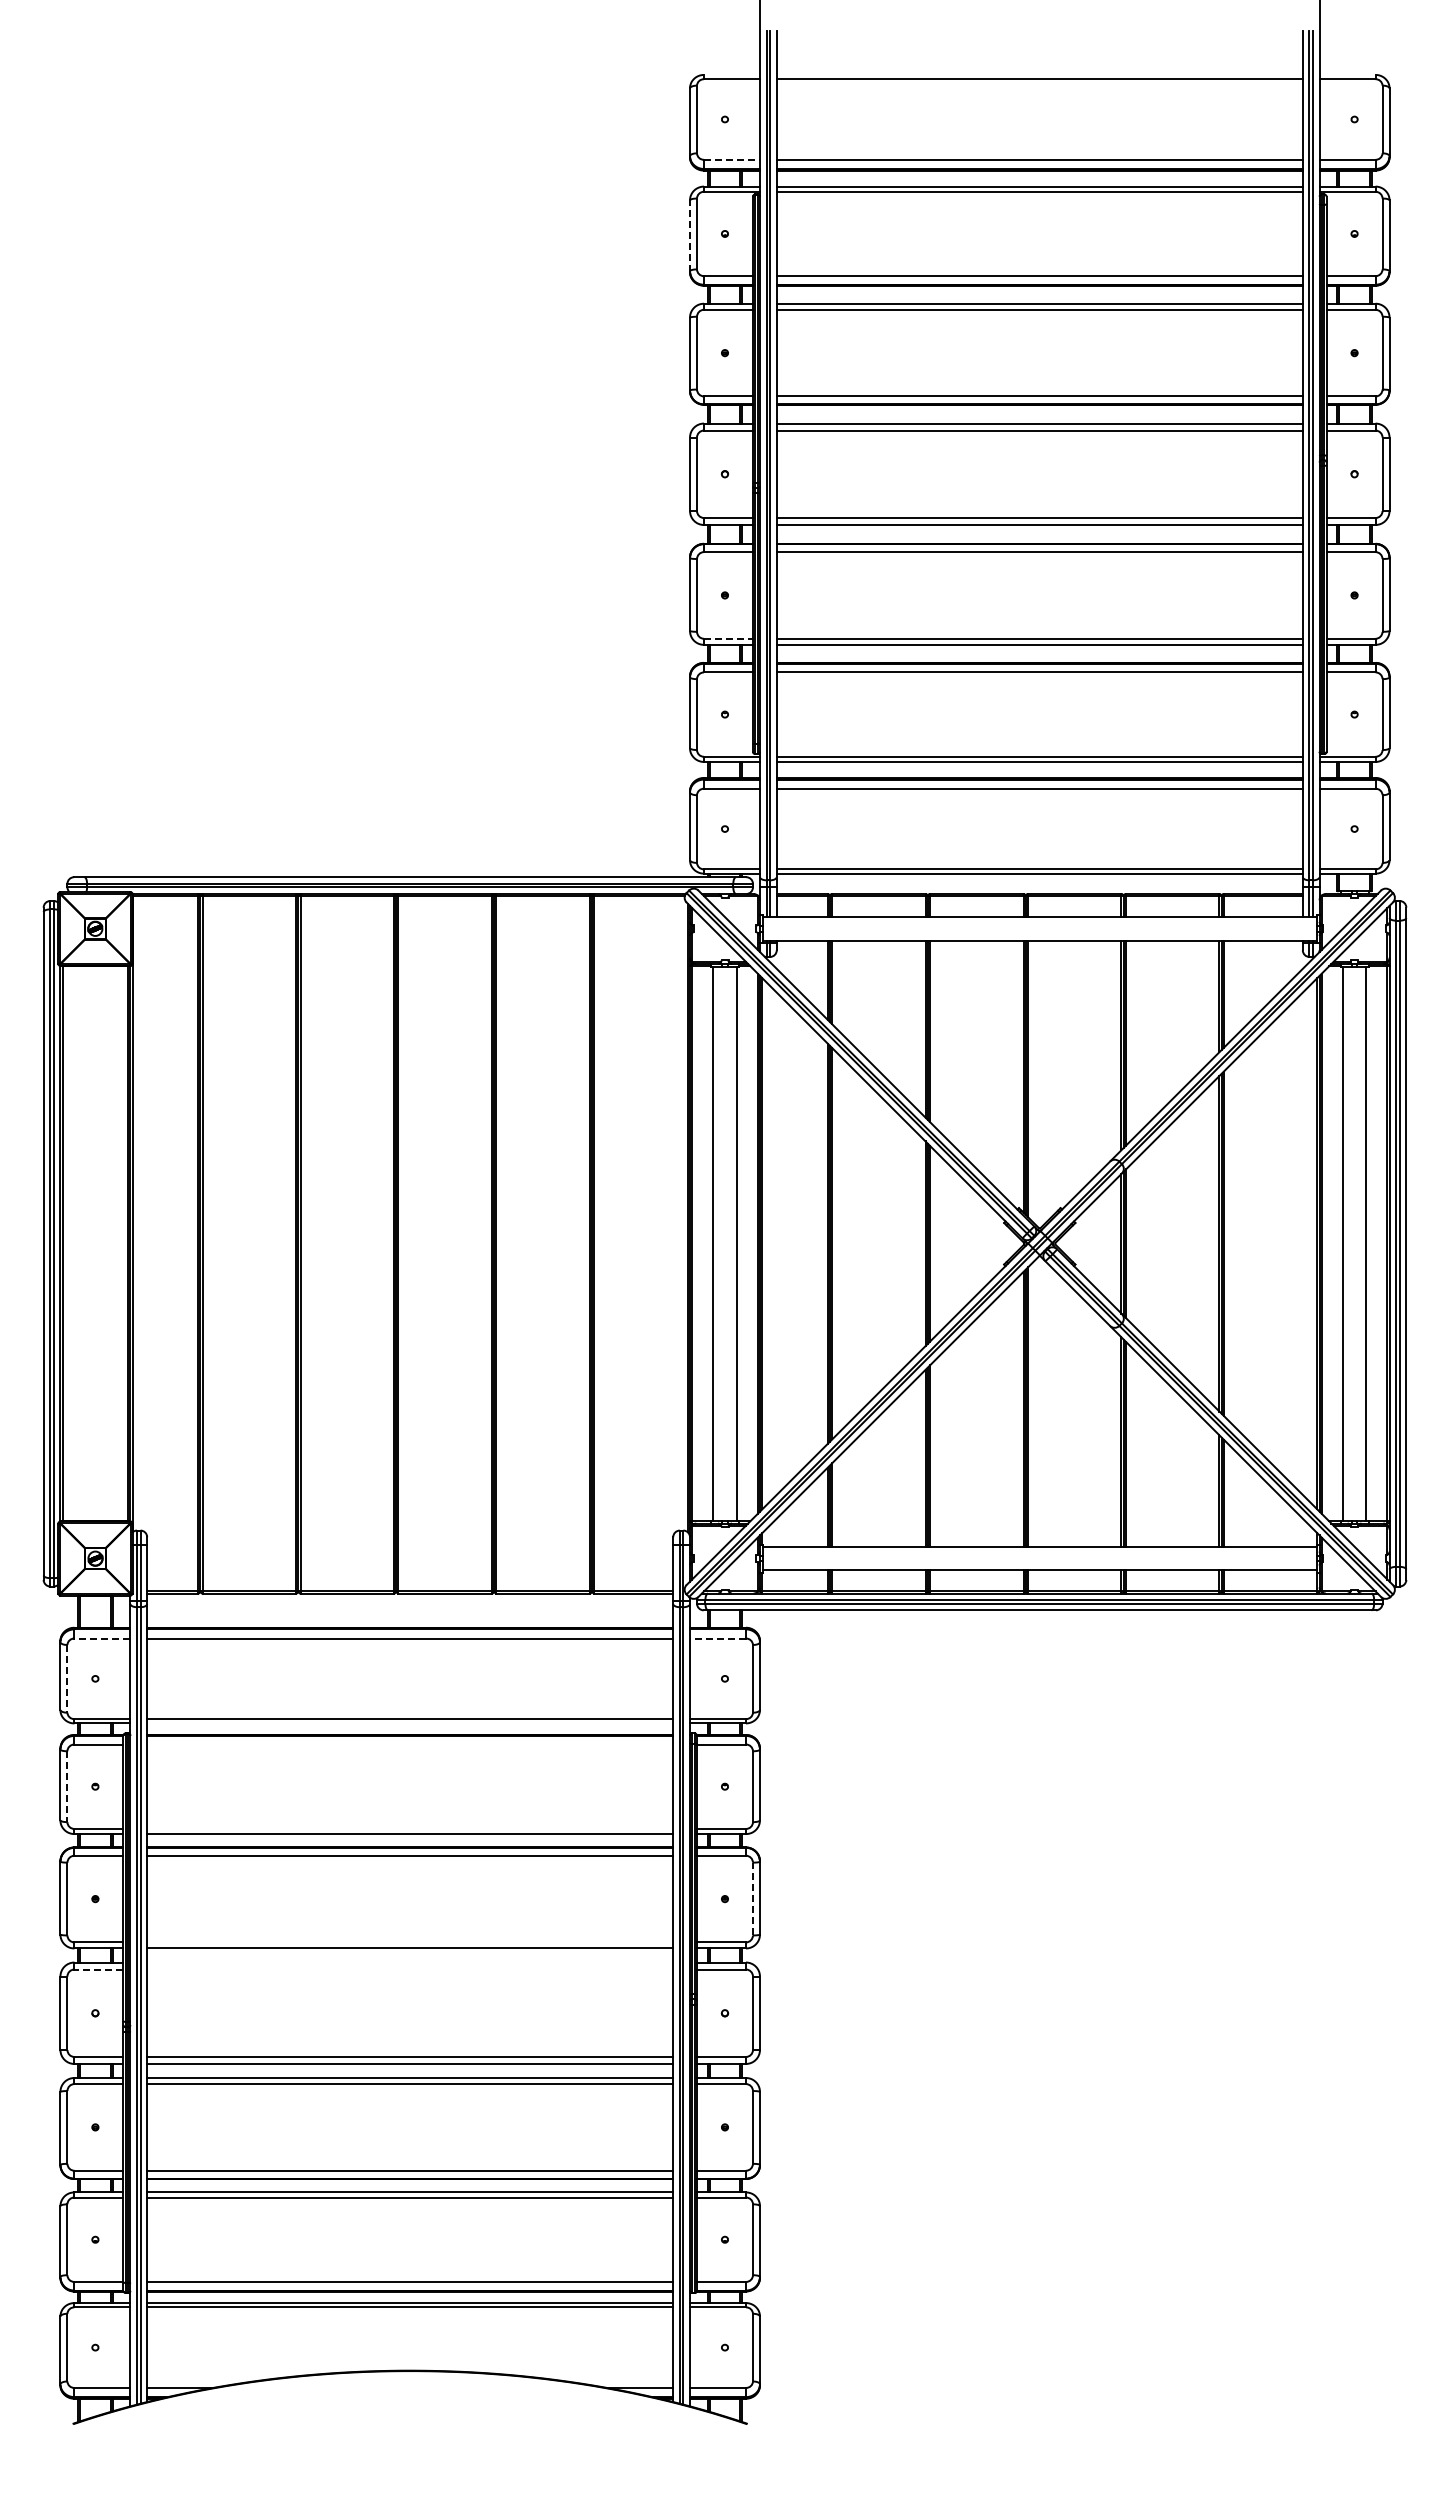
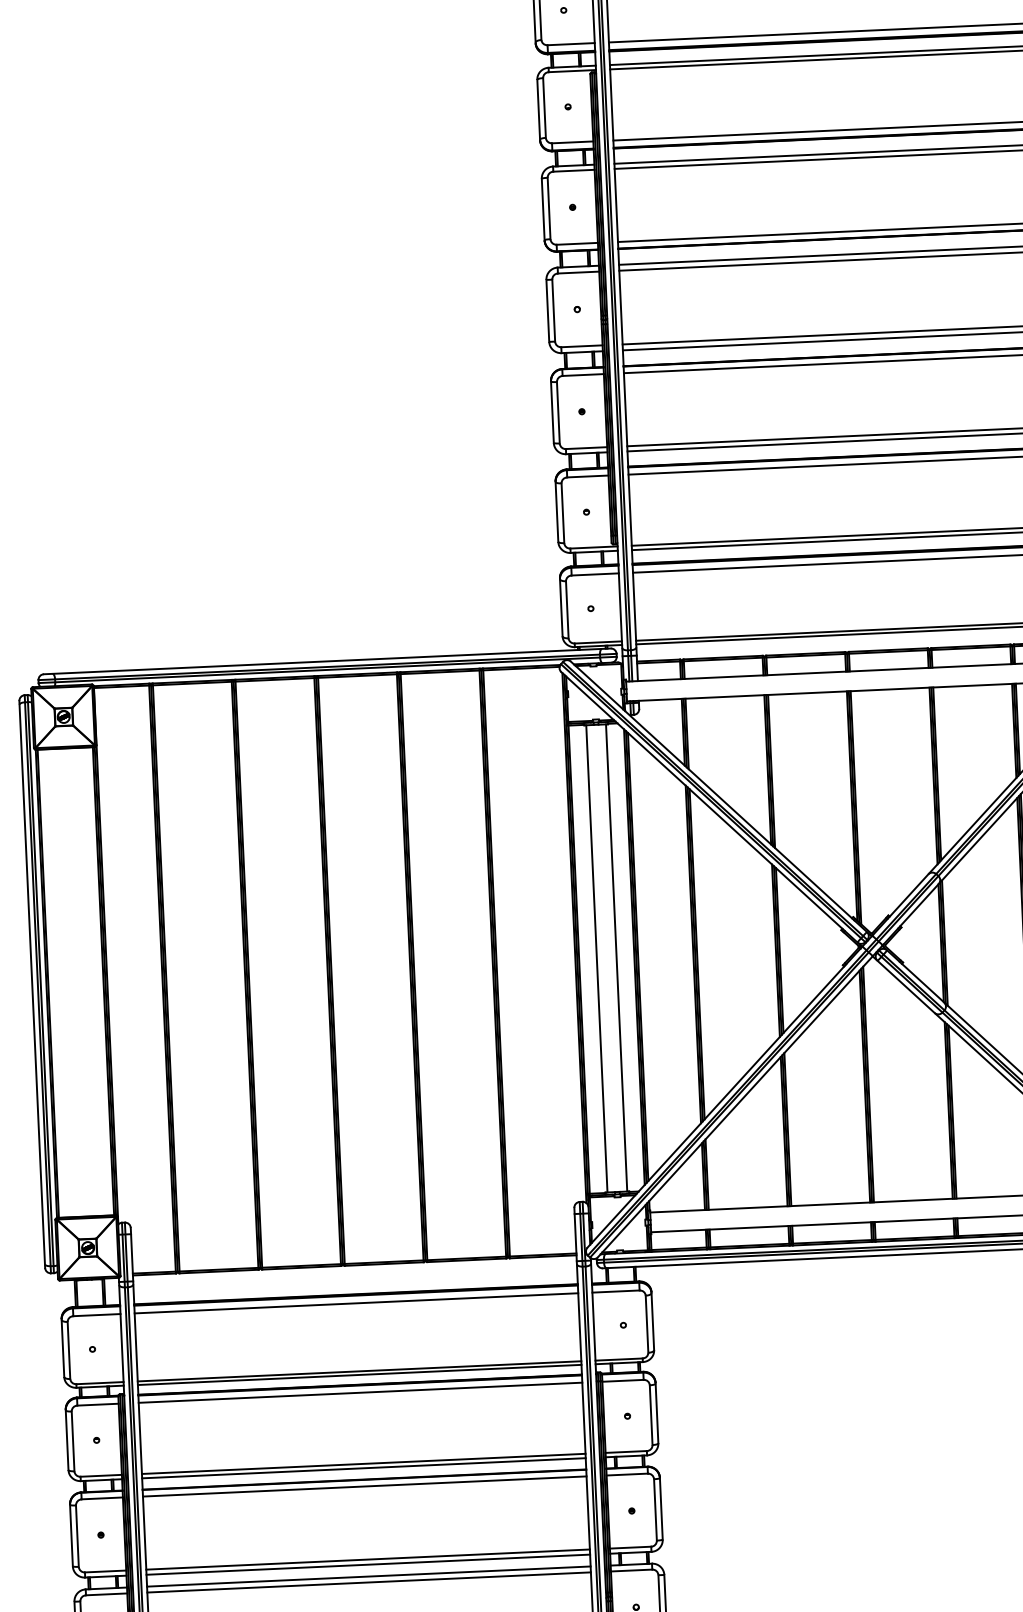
line: (731, 159) -> (570, 43), dashed -> solid
line: (690, 236) -> (539, 110), dashed -> solid
line: (728, 638) -> (586, 447), dashed -> solid
line: (102, 1638) -> (96, 1315), dashed -> solid
line: (718, 1638) -> (616, 1291), dashed -> solid
line: (67, 1678) -> (69, 1350), dashed -> solid
line: (410, 1723) -> (359, 1374), added
line: (410, 1744) -> (360, 1392), added
line: (67, 1787) -> (73, 1442), dashed -> solid
line: (410, 1828) -> (363, 1463), added
line: (752, 1898) -> (655, 1509), dashed -> solid
line: (410, 1942) -> (368, 1559), added
line: (410, 1962) -> (369, 1576), added
line: (98, 1969) -> (106, 1594), dashed -> solid
line: (410, 1969) -> (369, 1582), added

